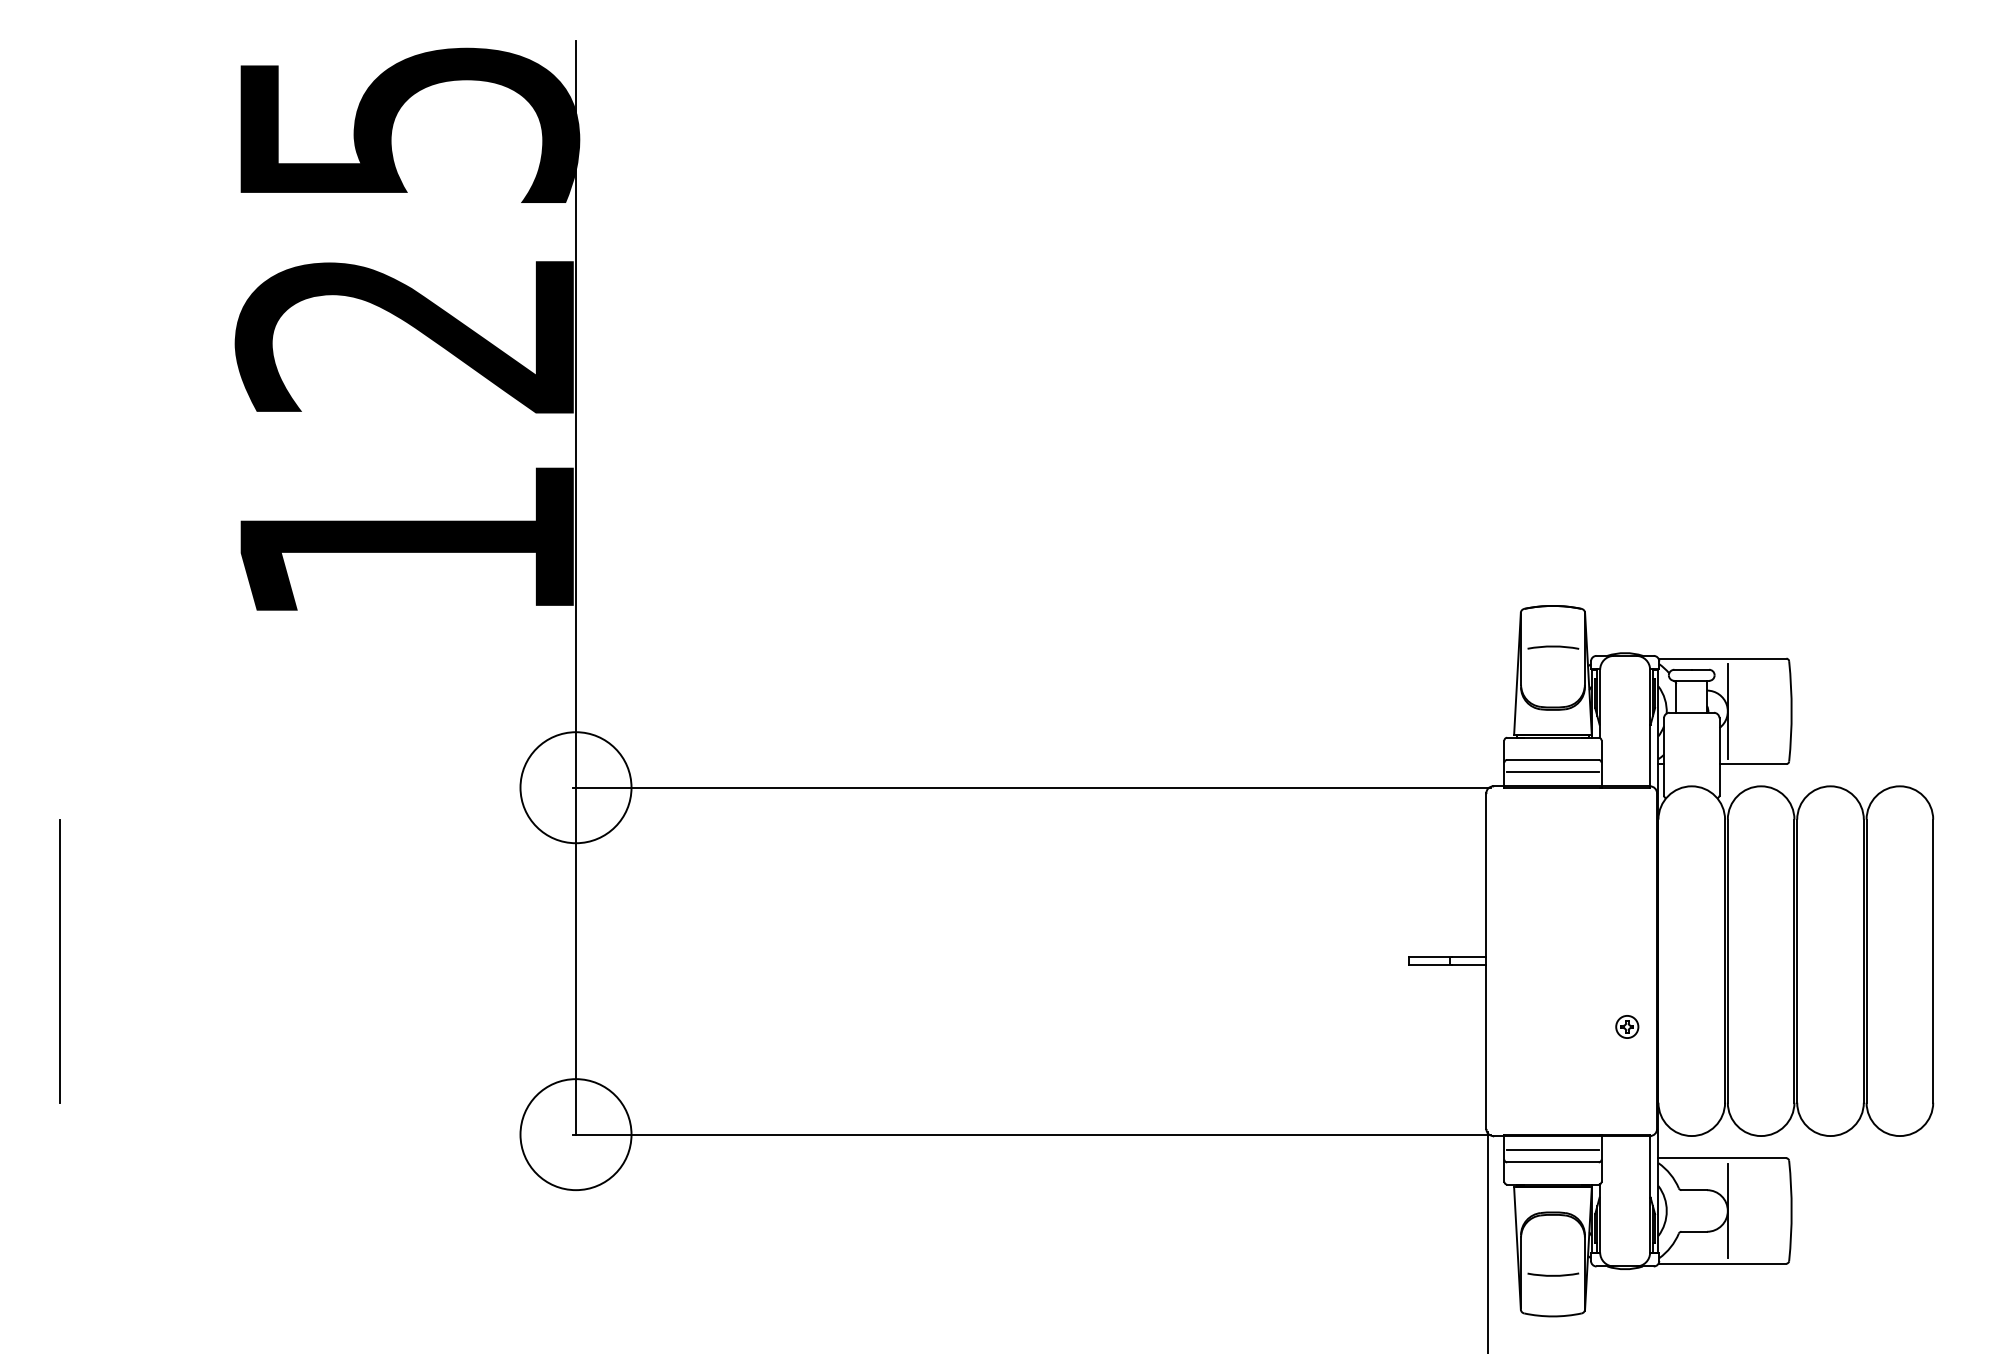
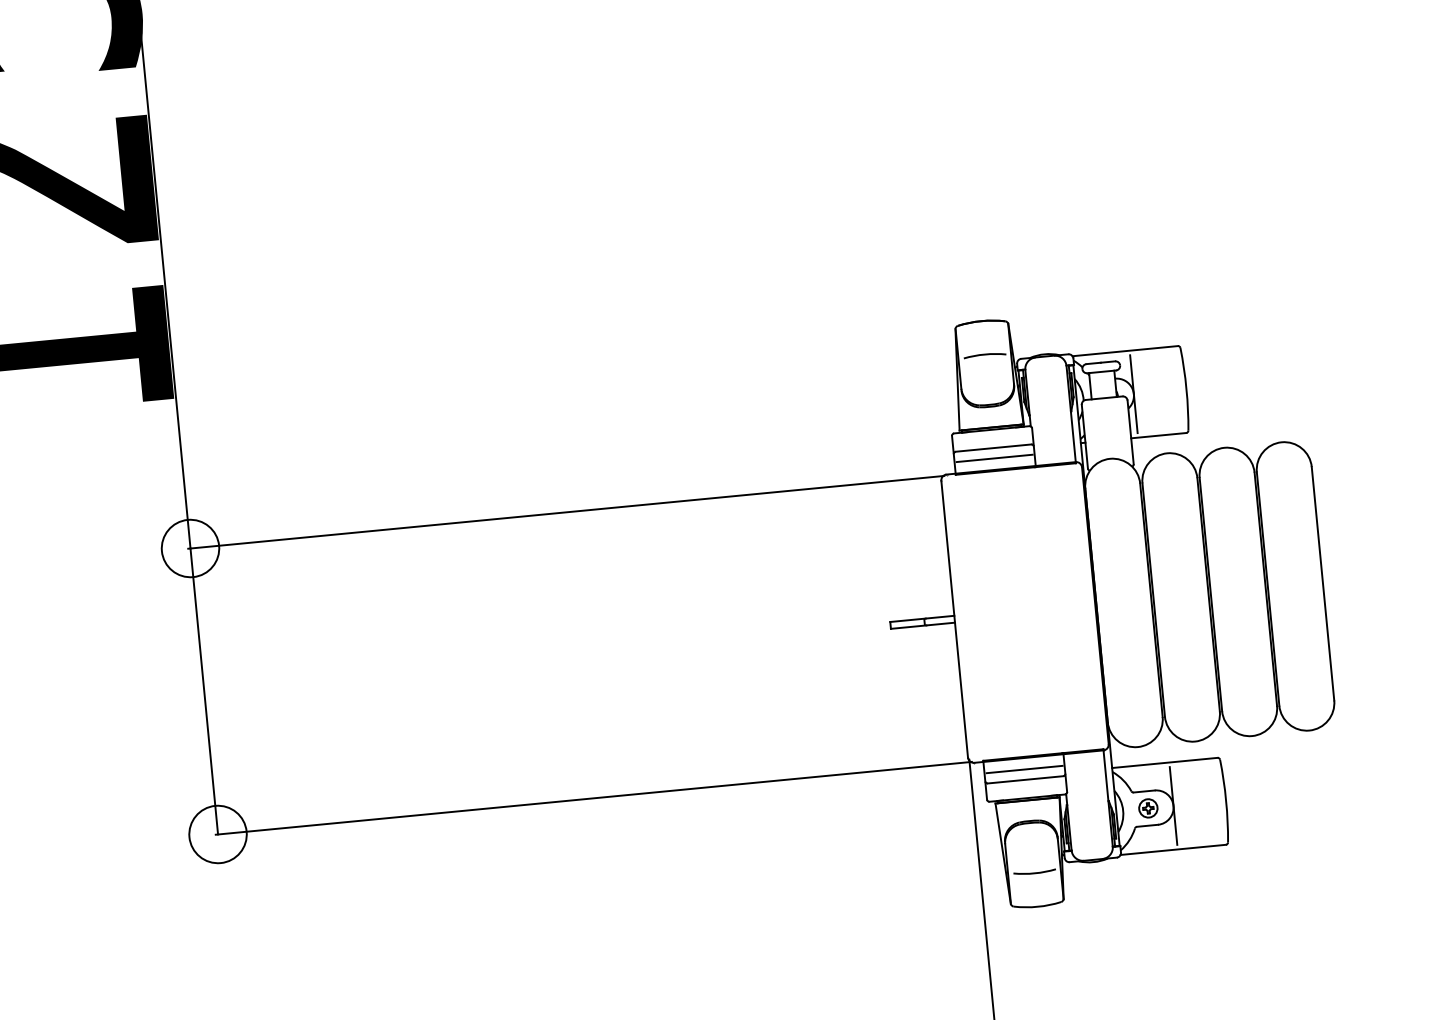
circle: (575, 787) -> (190, 548), size x0.62
part: (1627, 1026) -> (1148, 808), moved
circle: (575, 1134) -> (217, 834), size x0.62

